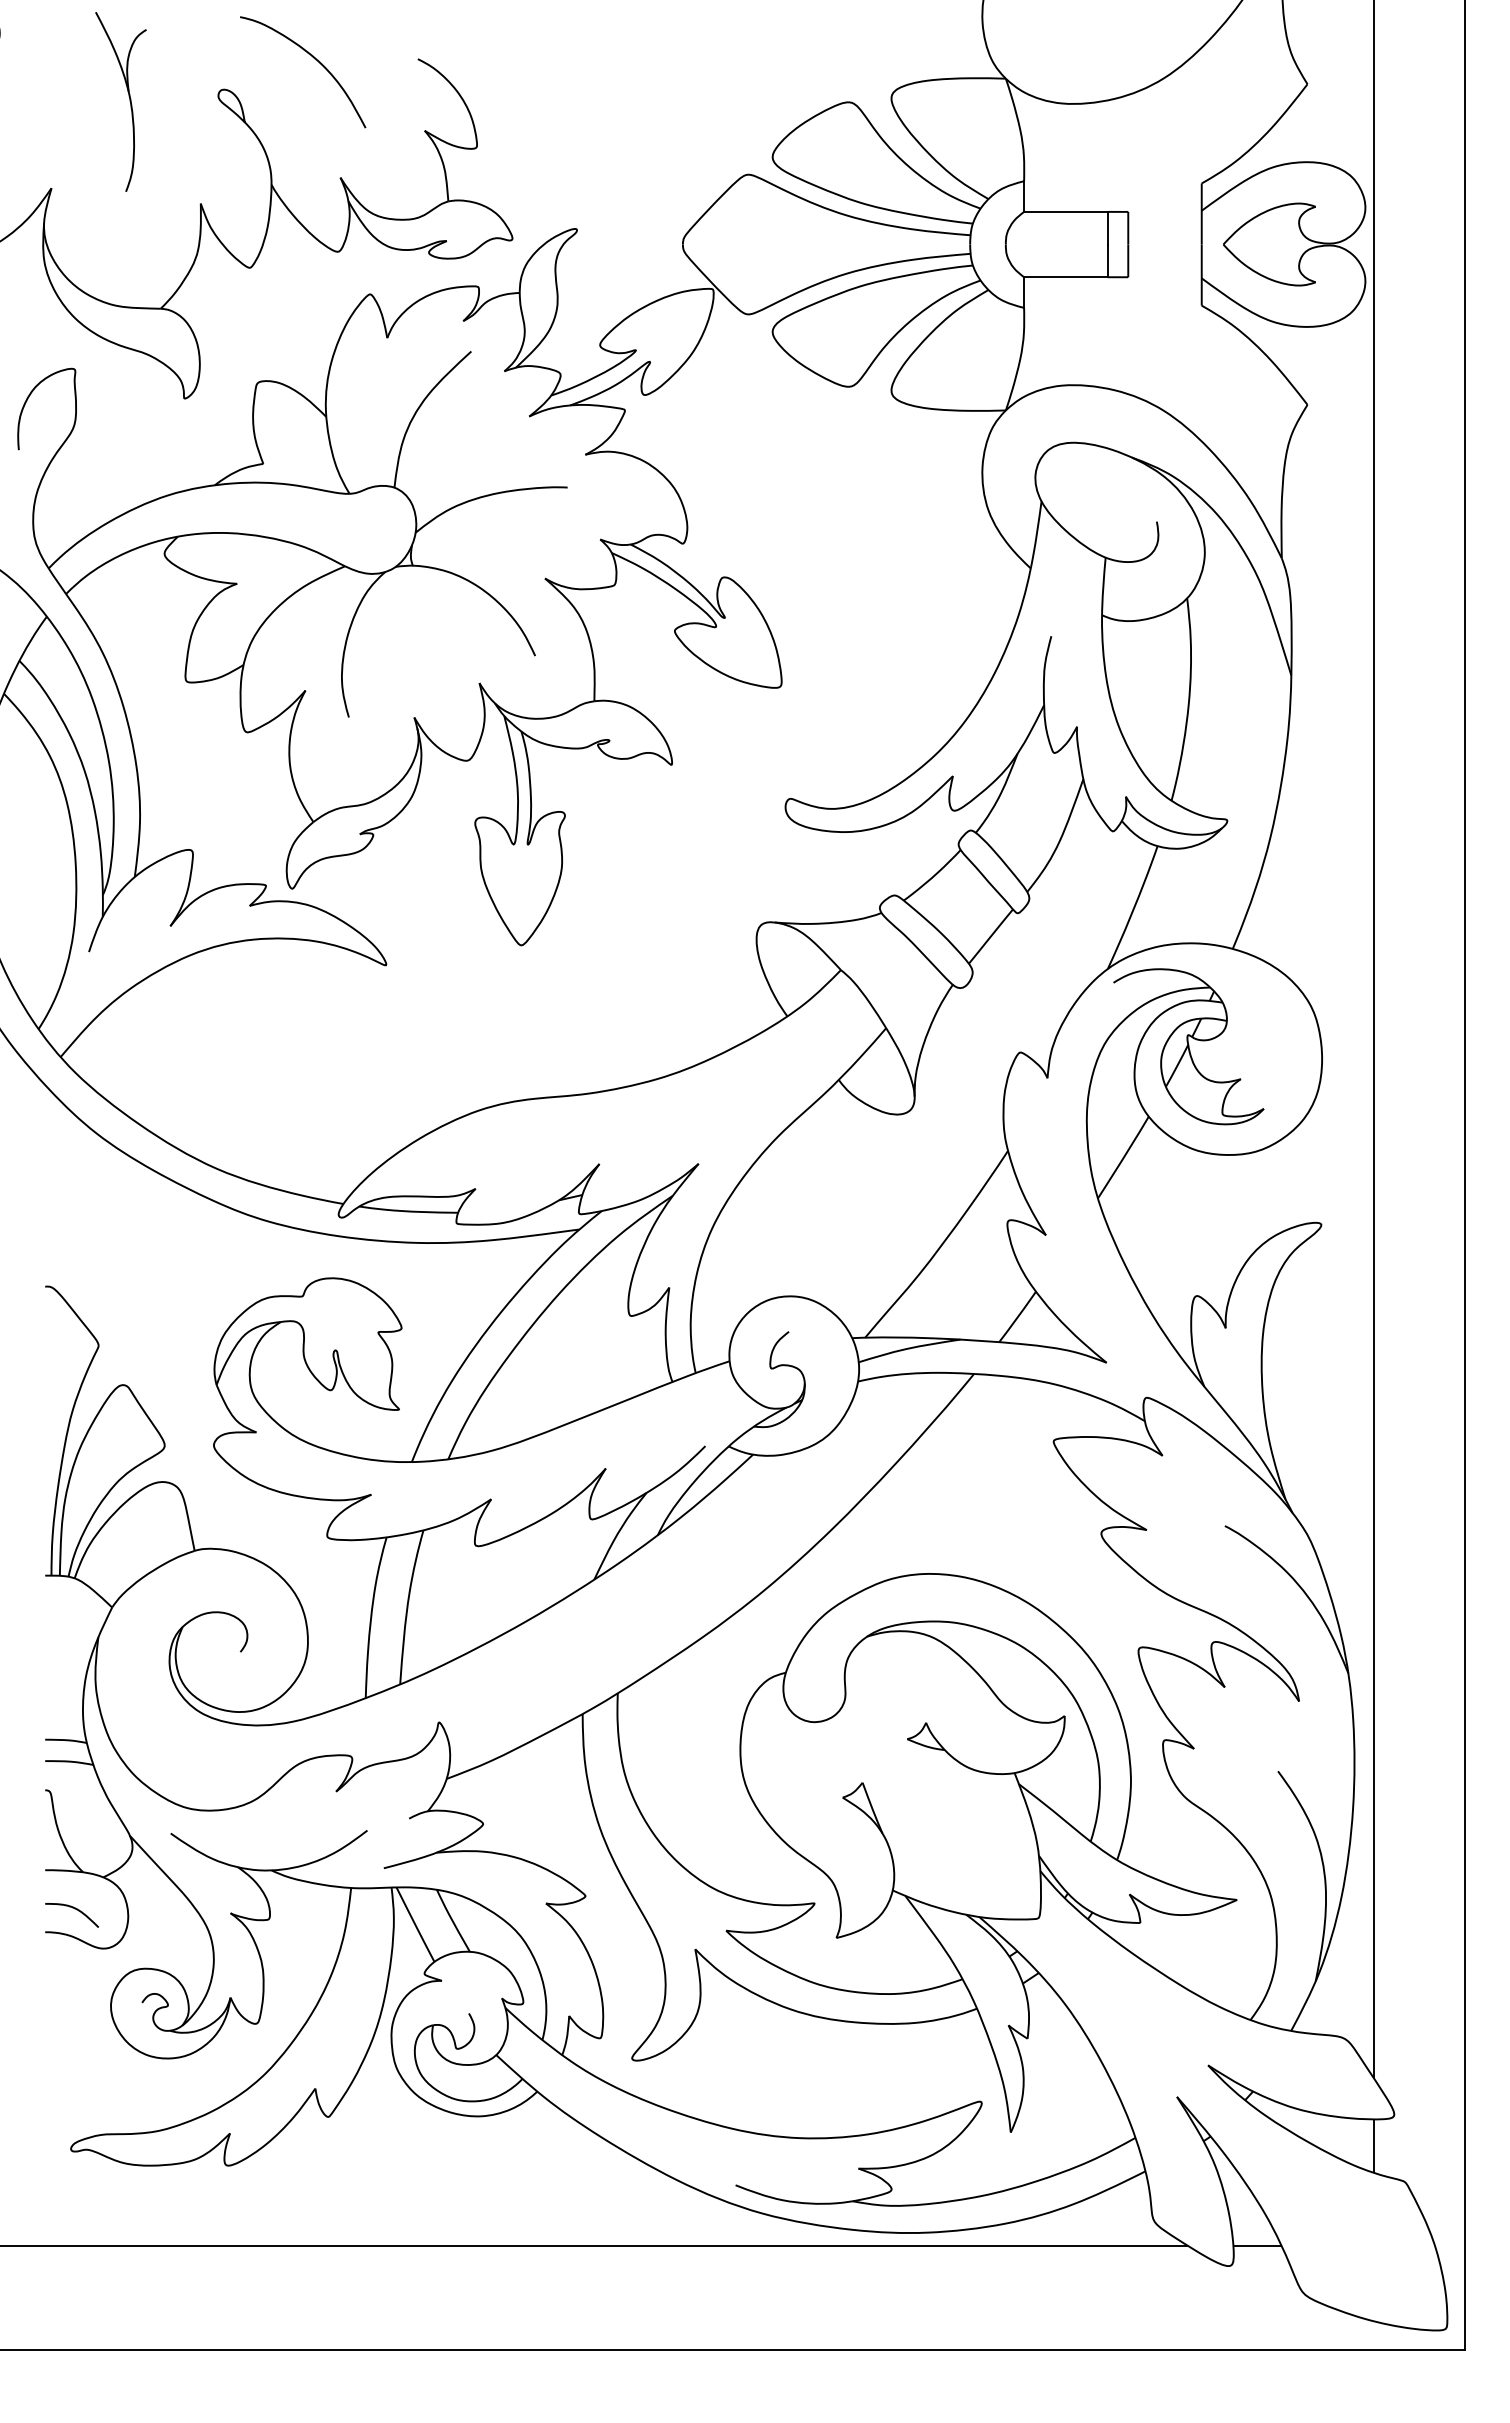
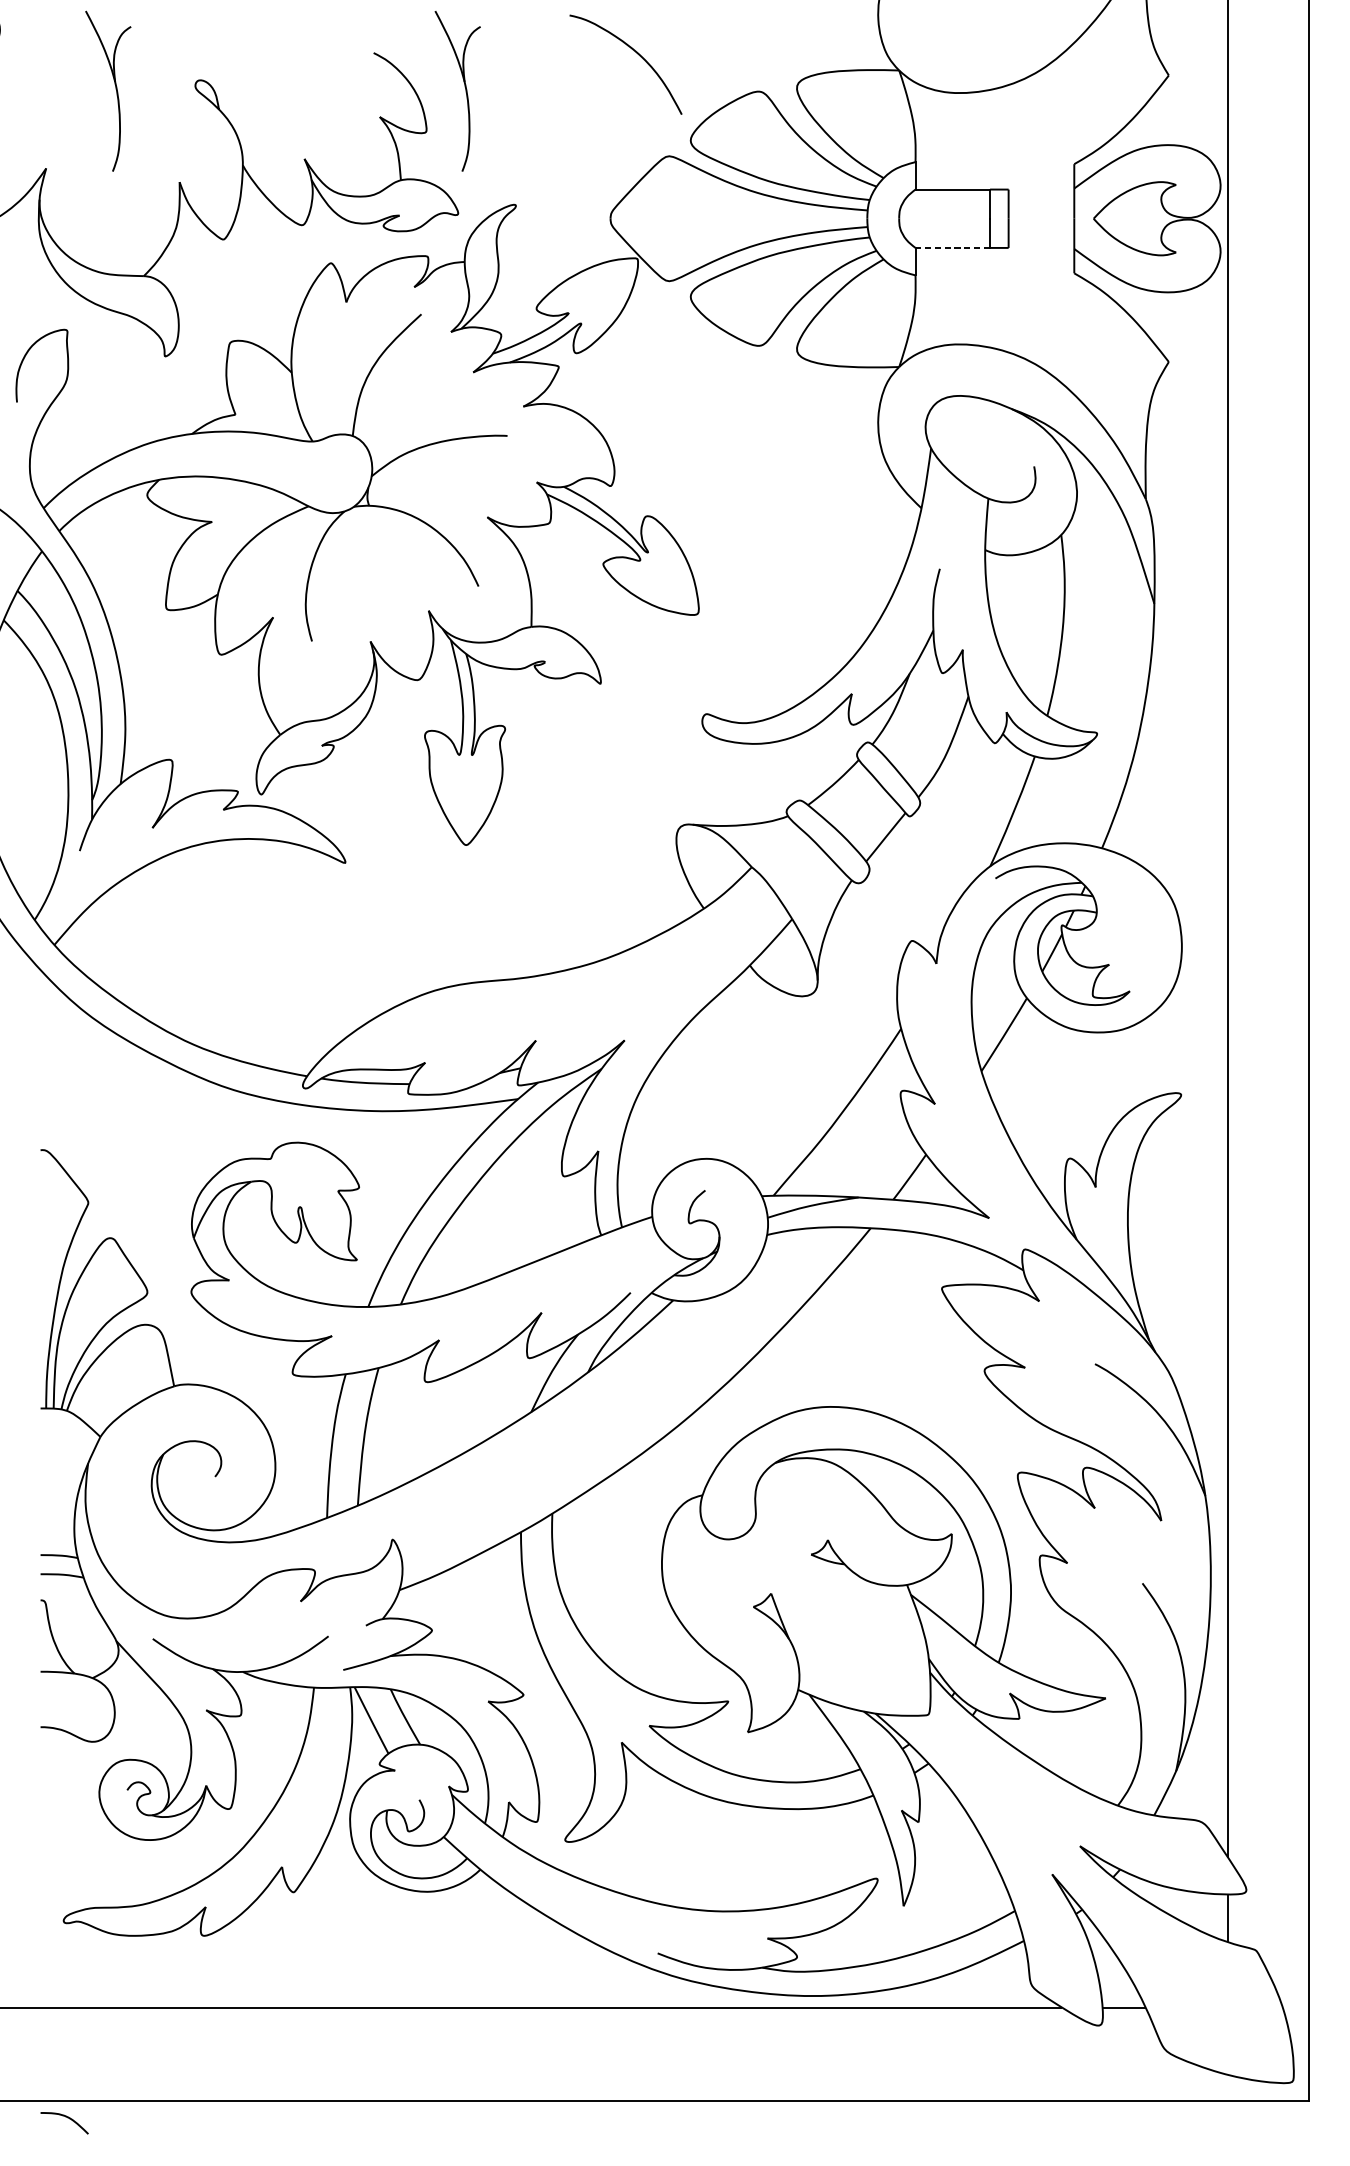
curve: (314, 59) -> (636, 53), moved
part: (520, 101) -> (465, 90), added
line: (1065, 277) -> (952, 248), solid -> dashed
curve: (74, 1909) -> (66, 2118), moved

